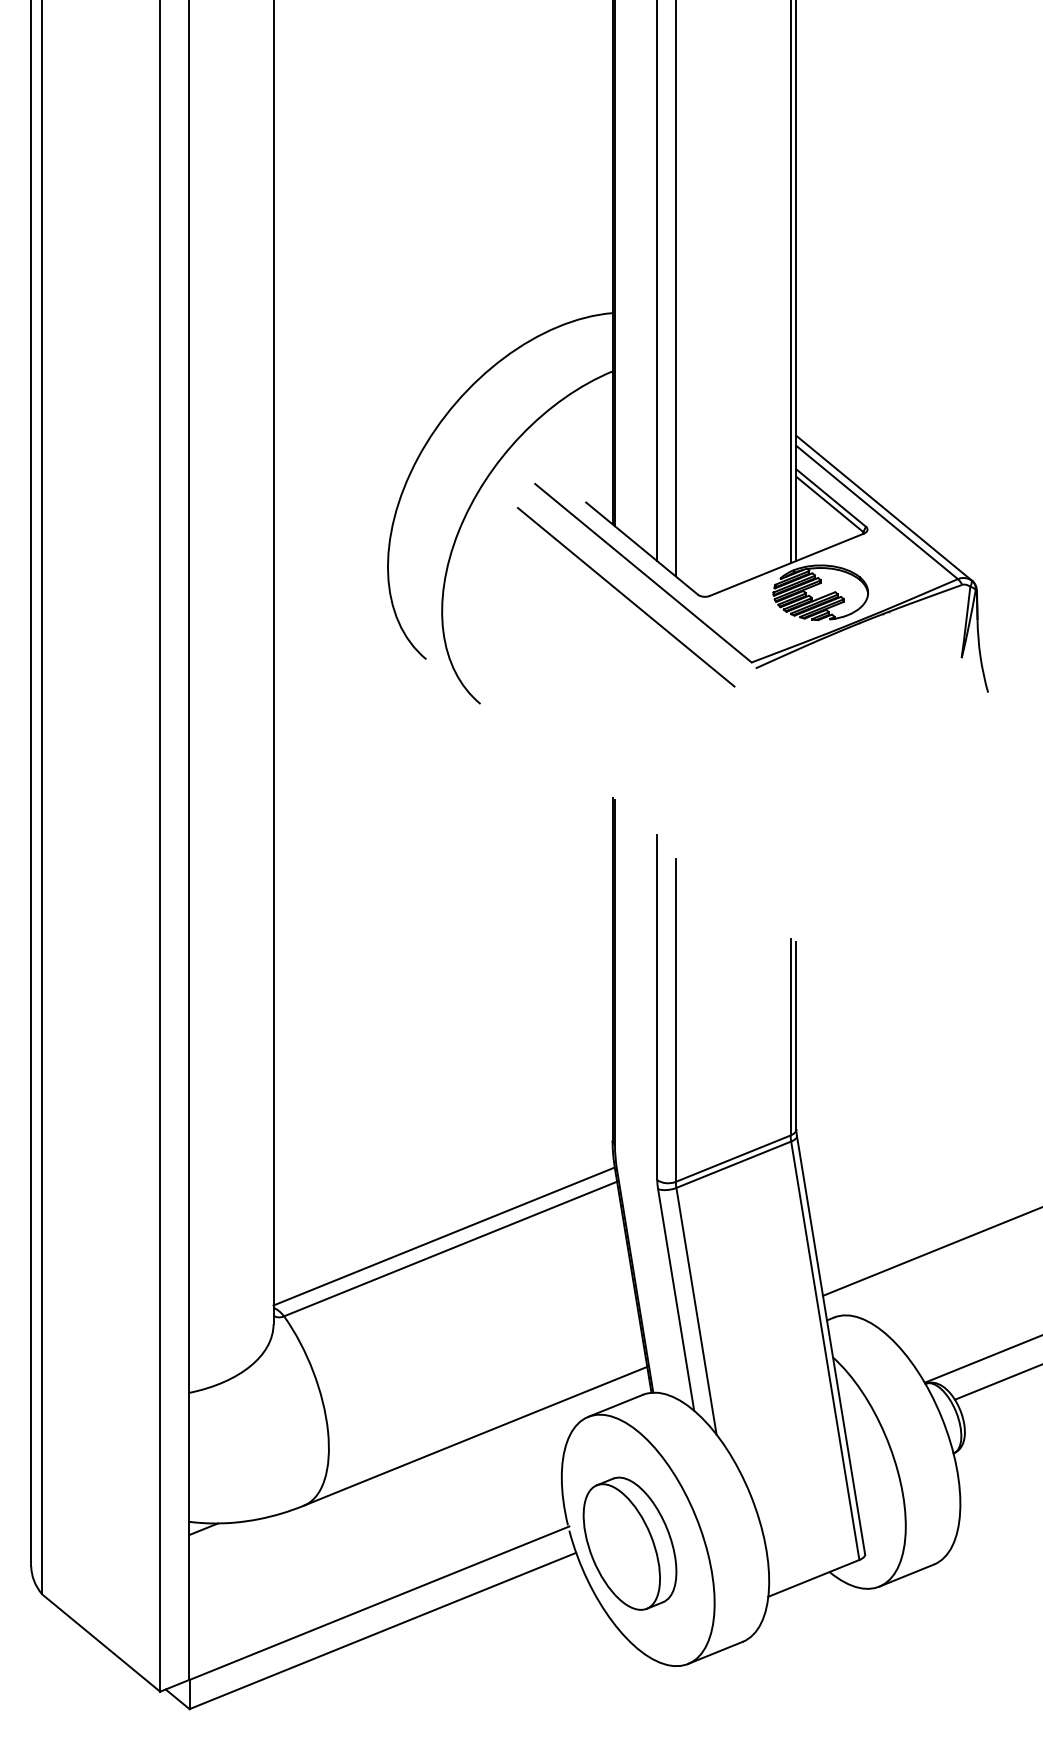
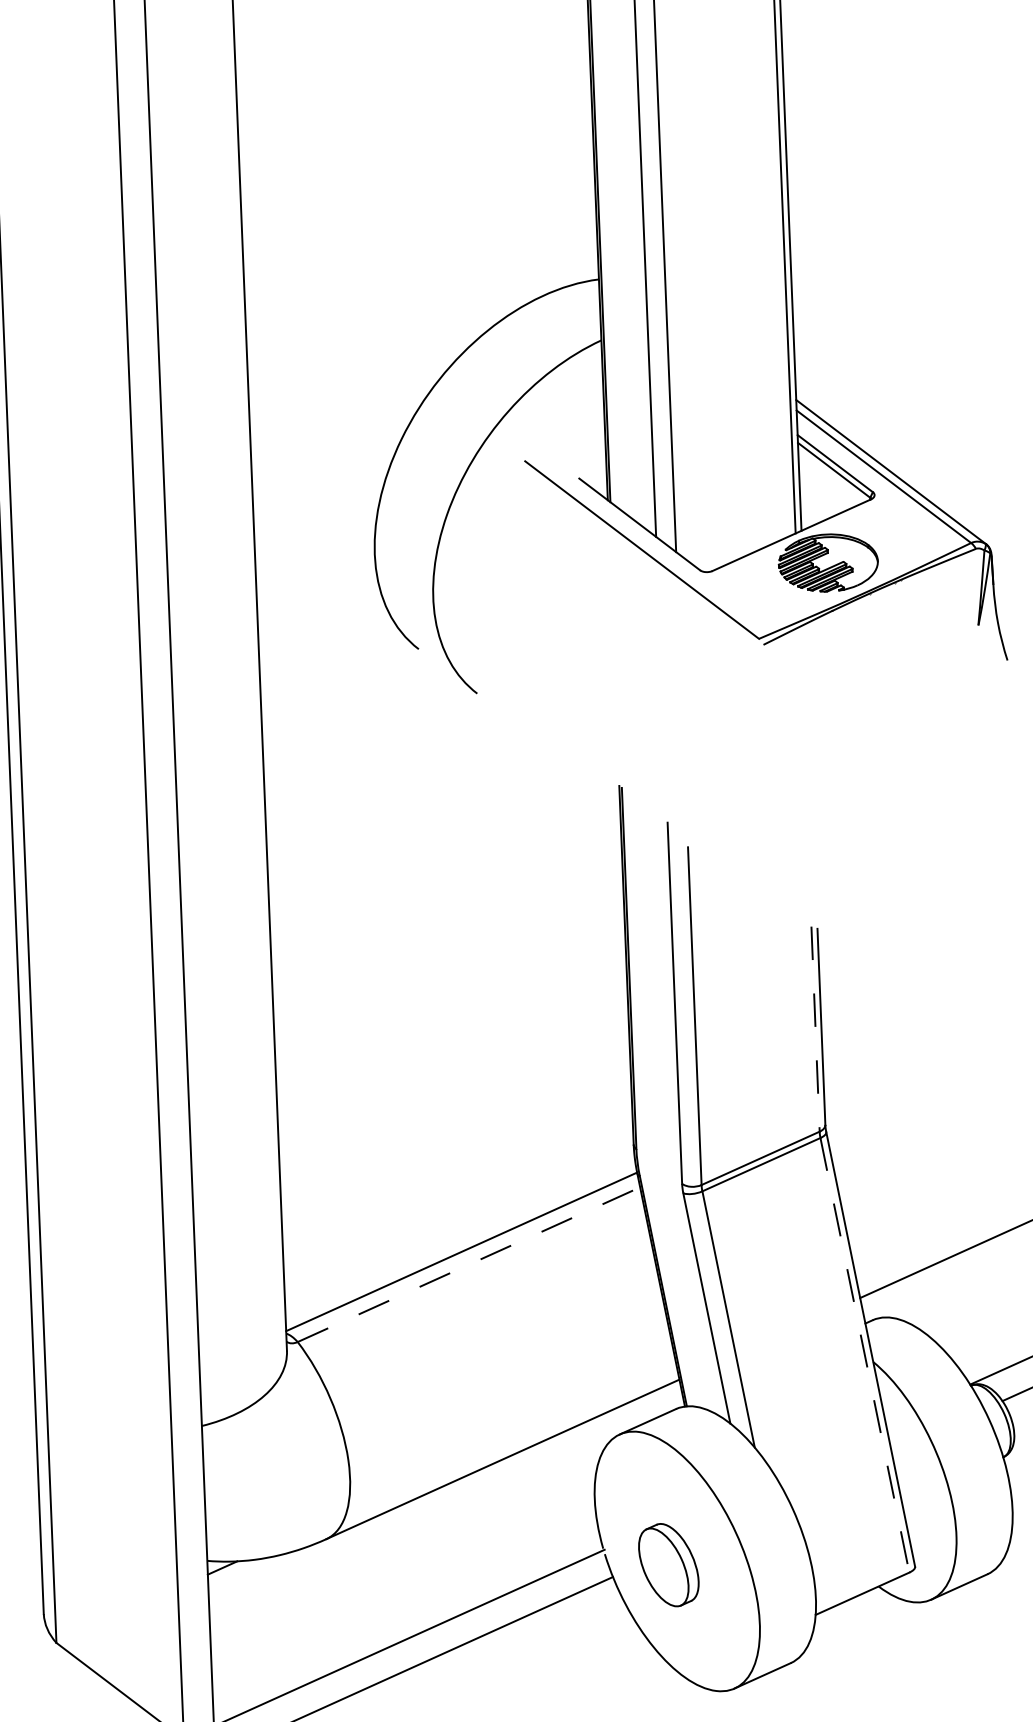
line: (626, 597) -> (625, 576), removed
line: (790, 1037) -> (815, 1029), solid -> dashed
line: (450, 1249) -> (468, 1265), solid -> dashed
line: (825, 1350) -> (865, 1355), solid -> dashed
part: (629, 1543) -> (668, 1565), size x0.6

